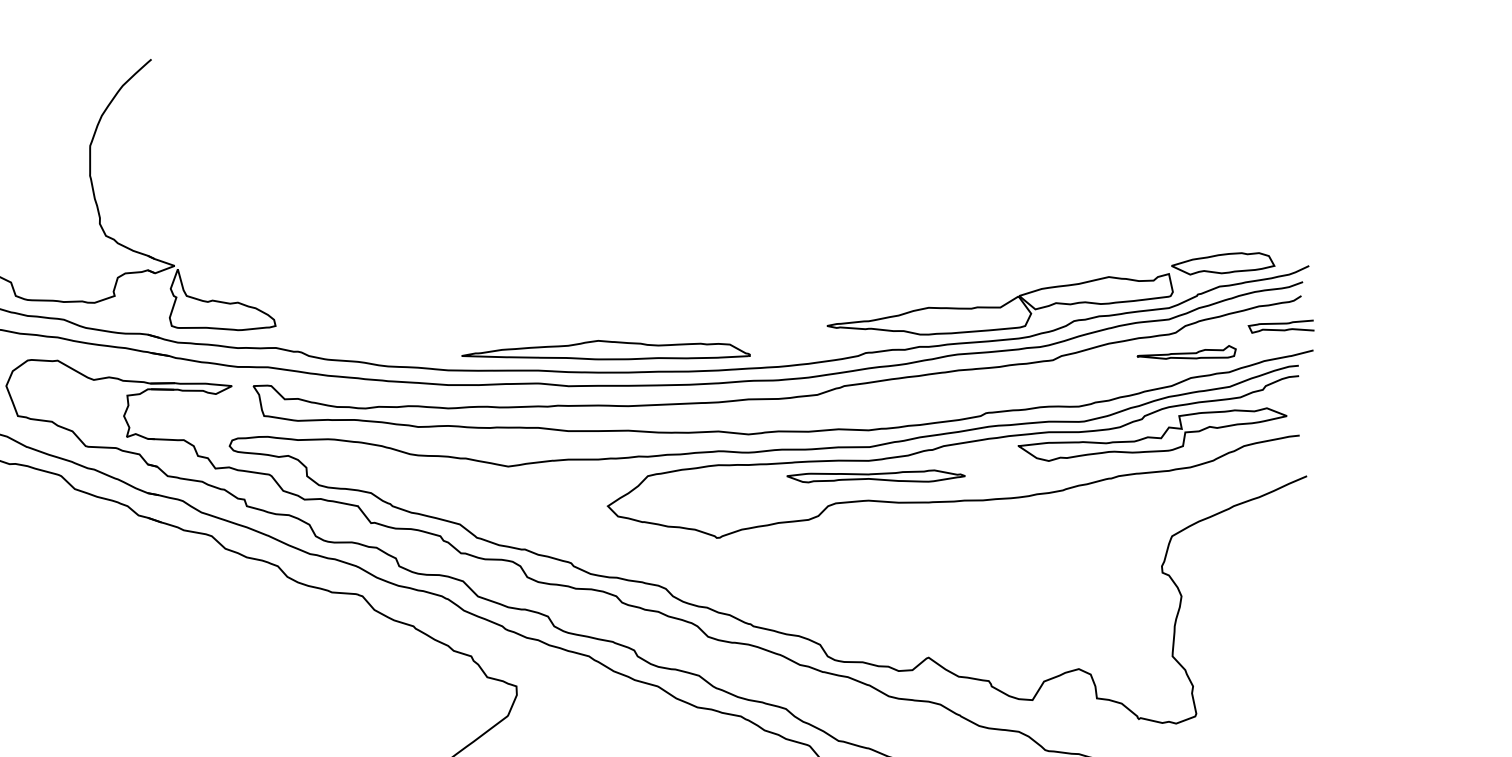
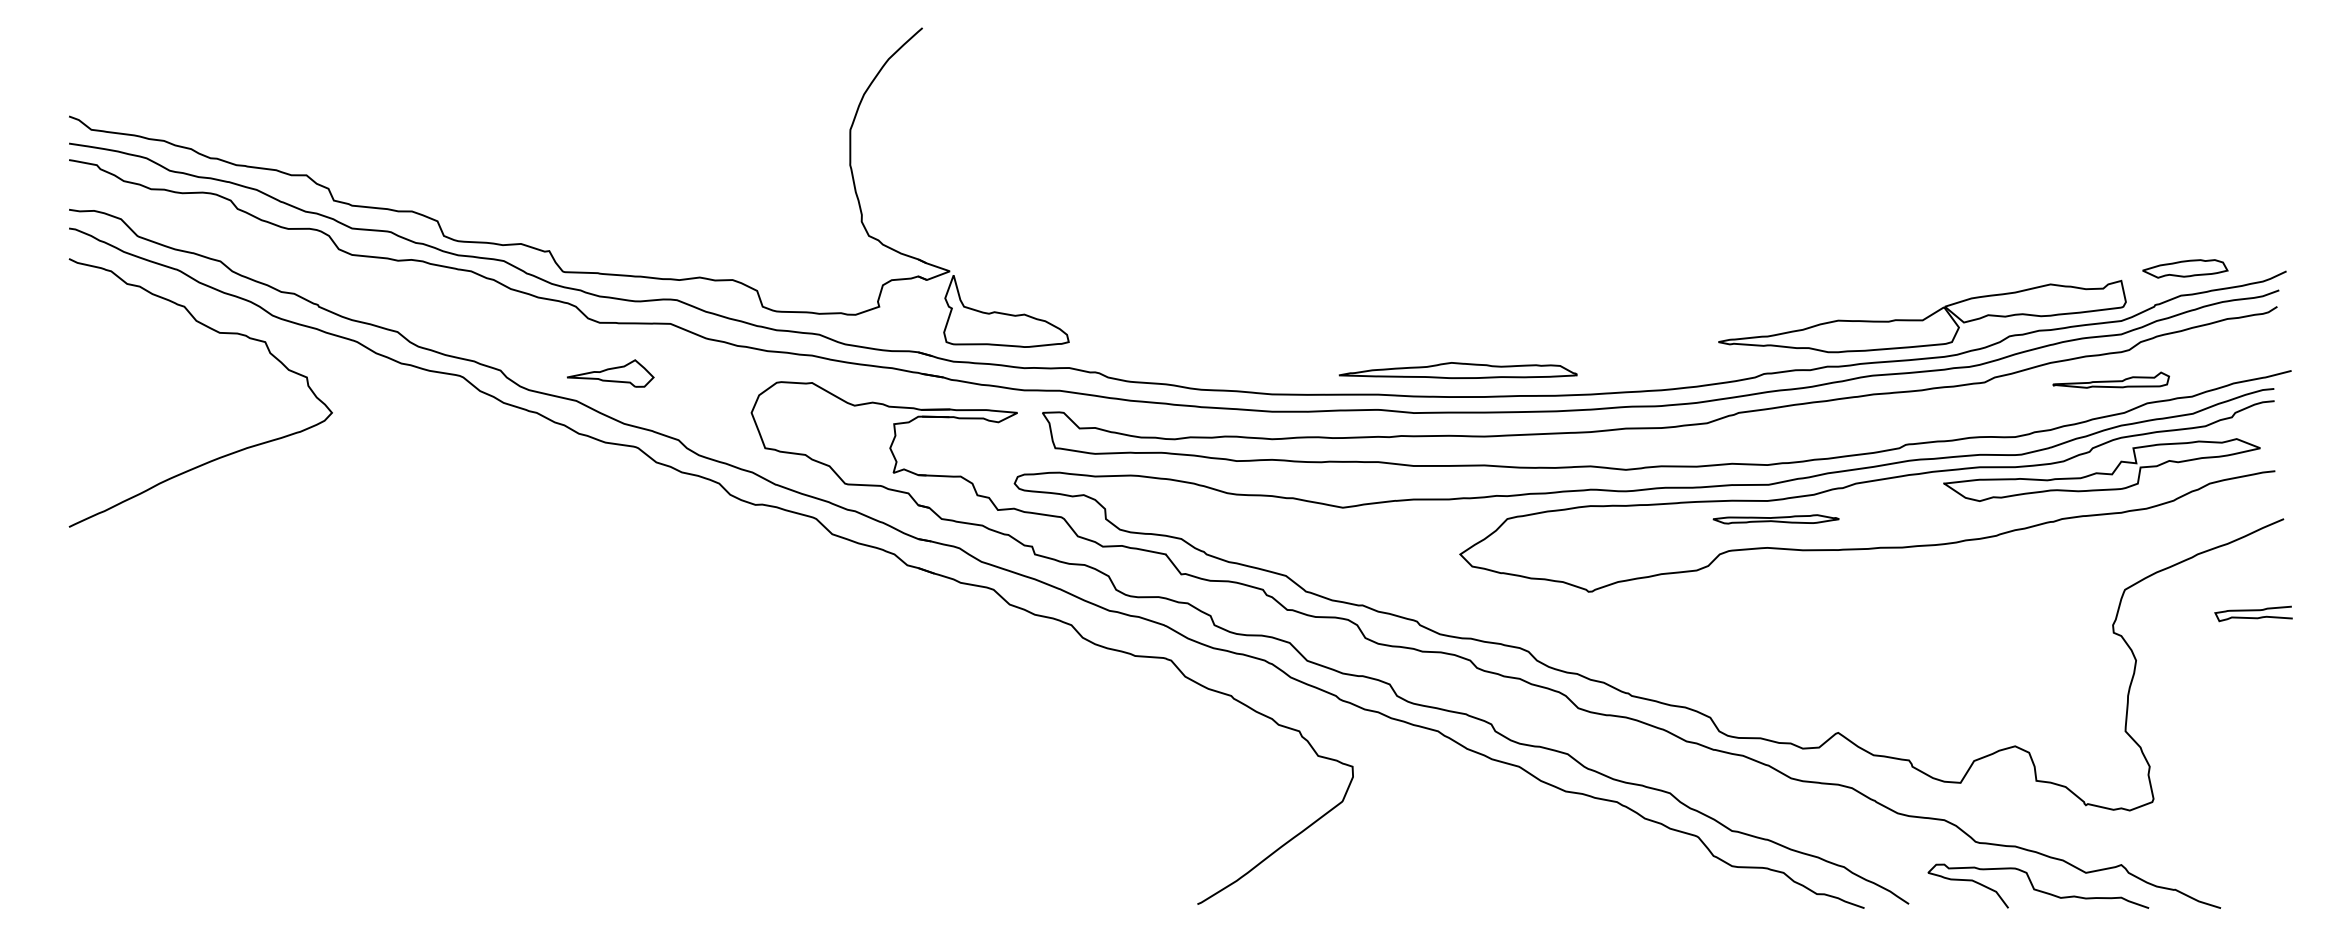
part: (1223, 263) -> (2185, 268), size x0.7
curve: (1281, 324) -> (2253, 611), moved
part: (605, 350) -> (1457, 370), size x0.7
part: (1186, 351) -> (2111, 379), moved
part: (875, 476) -> (1775, 519), size x0.6

